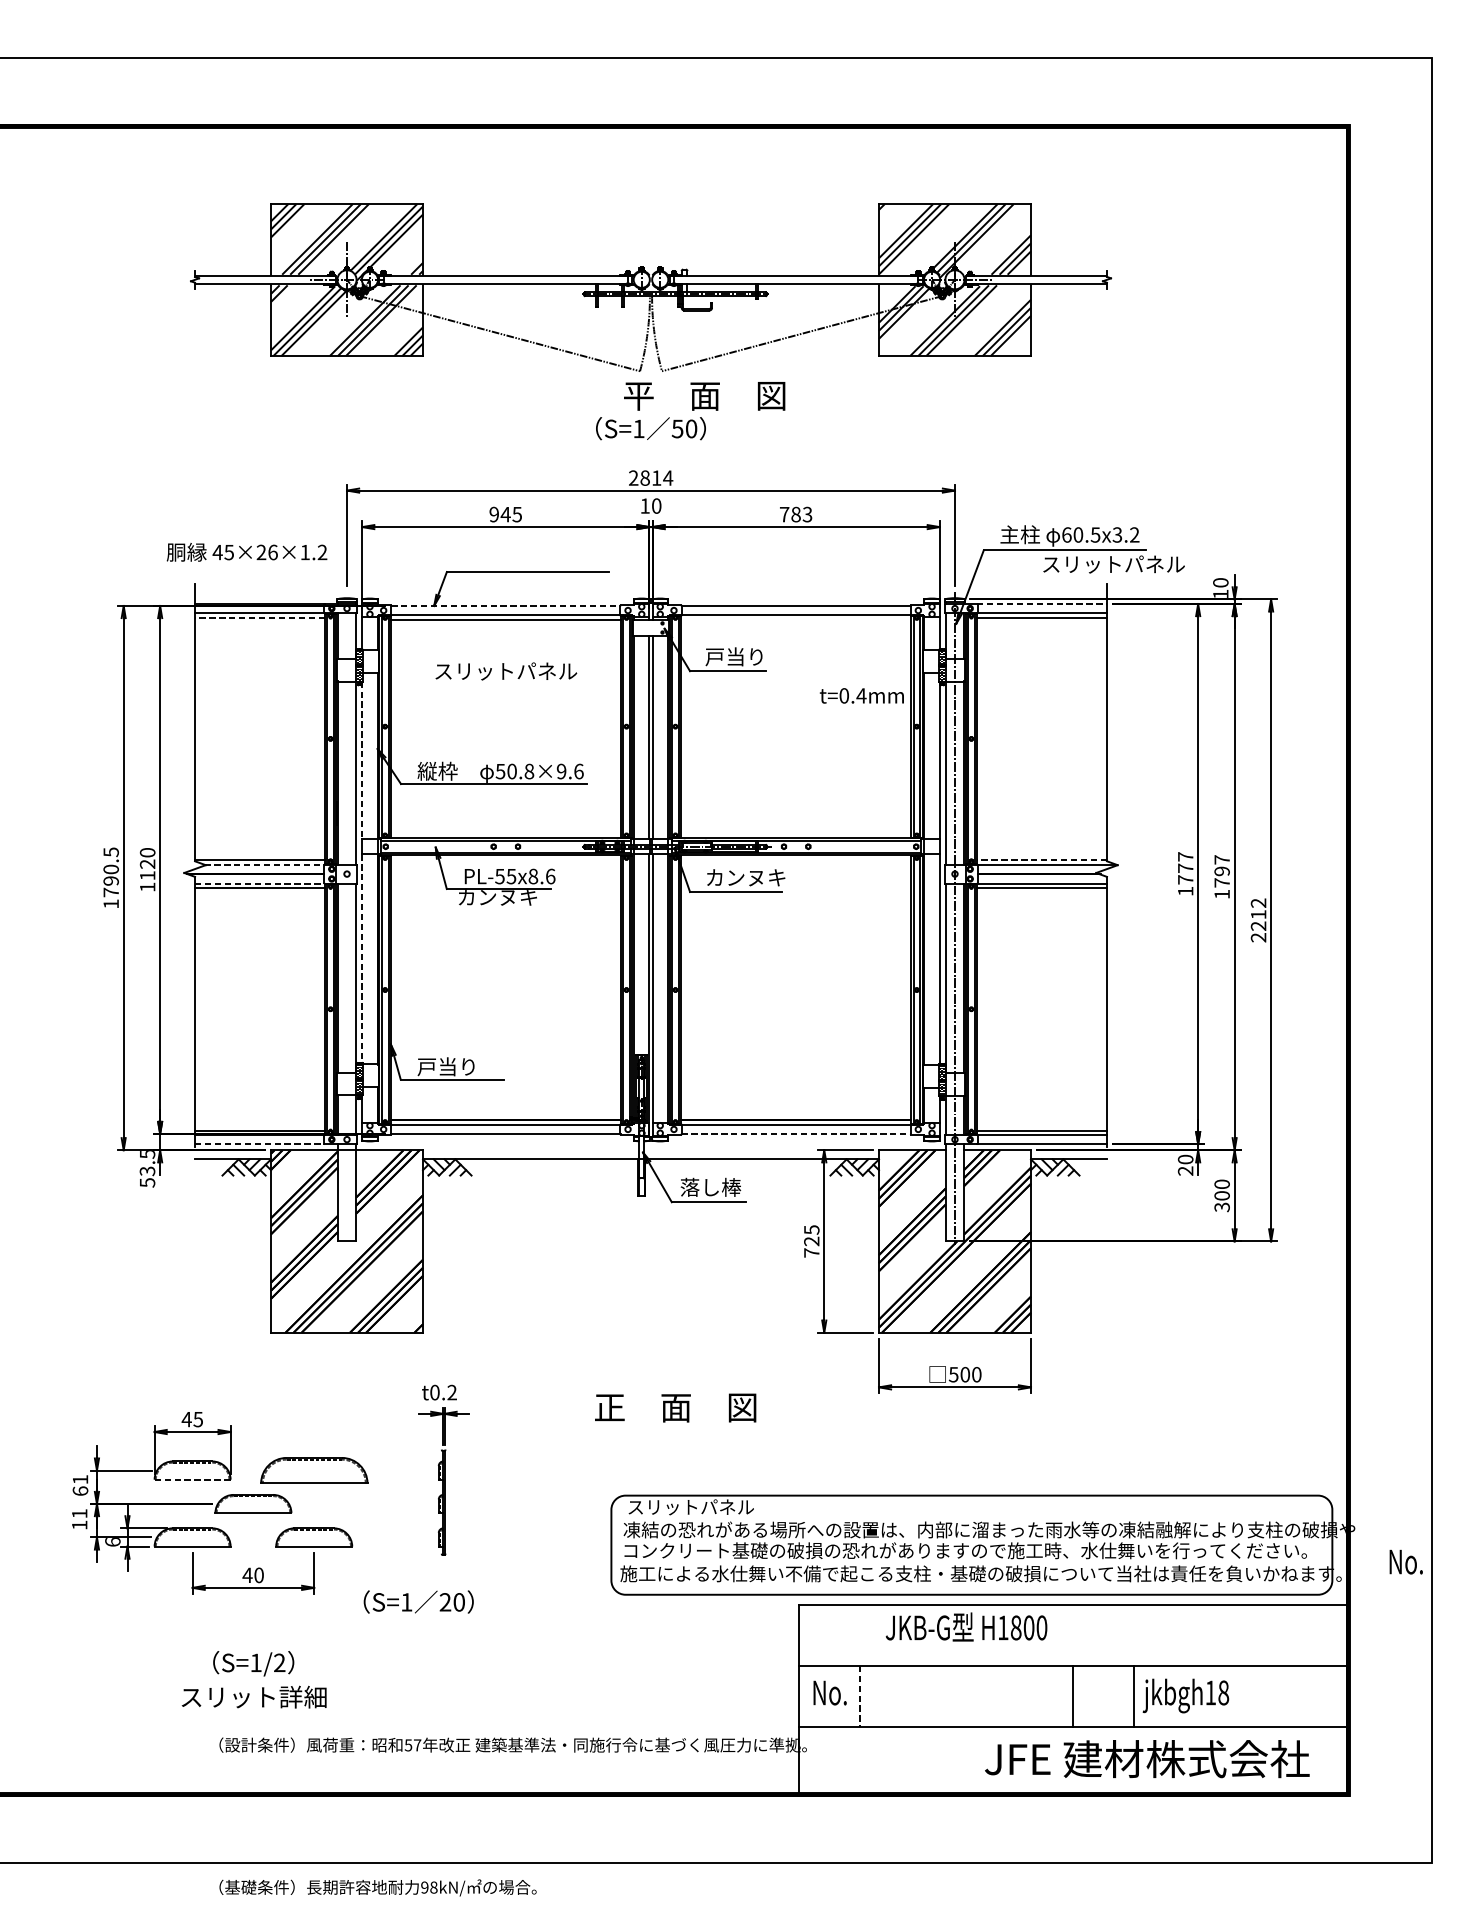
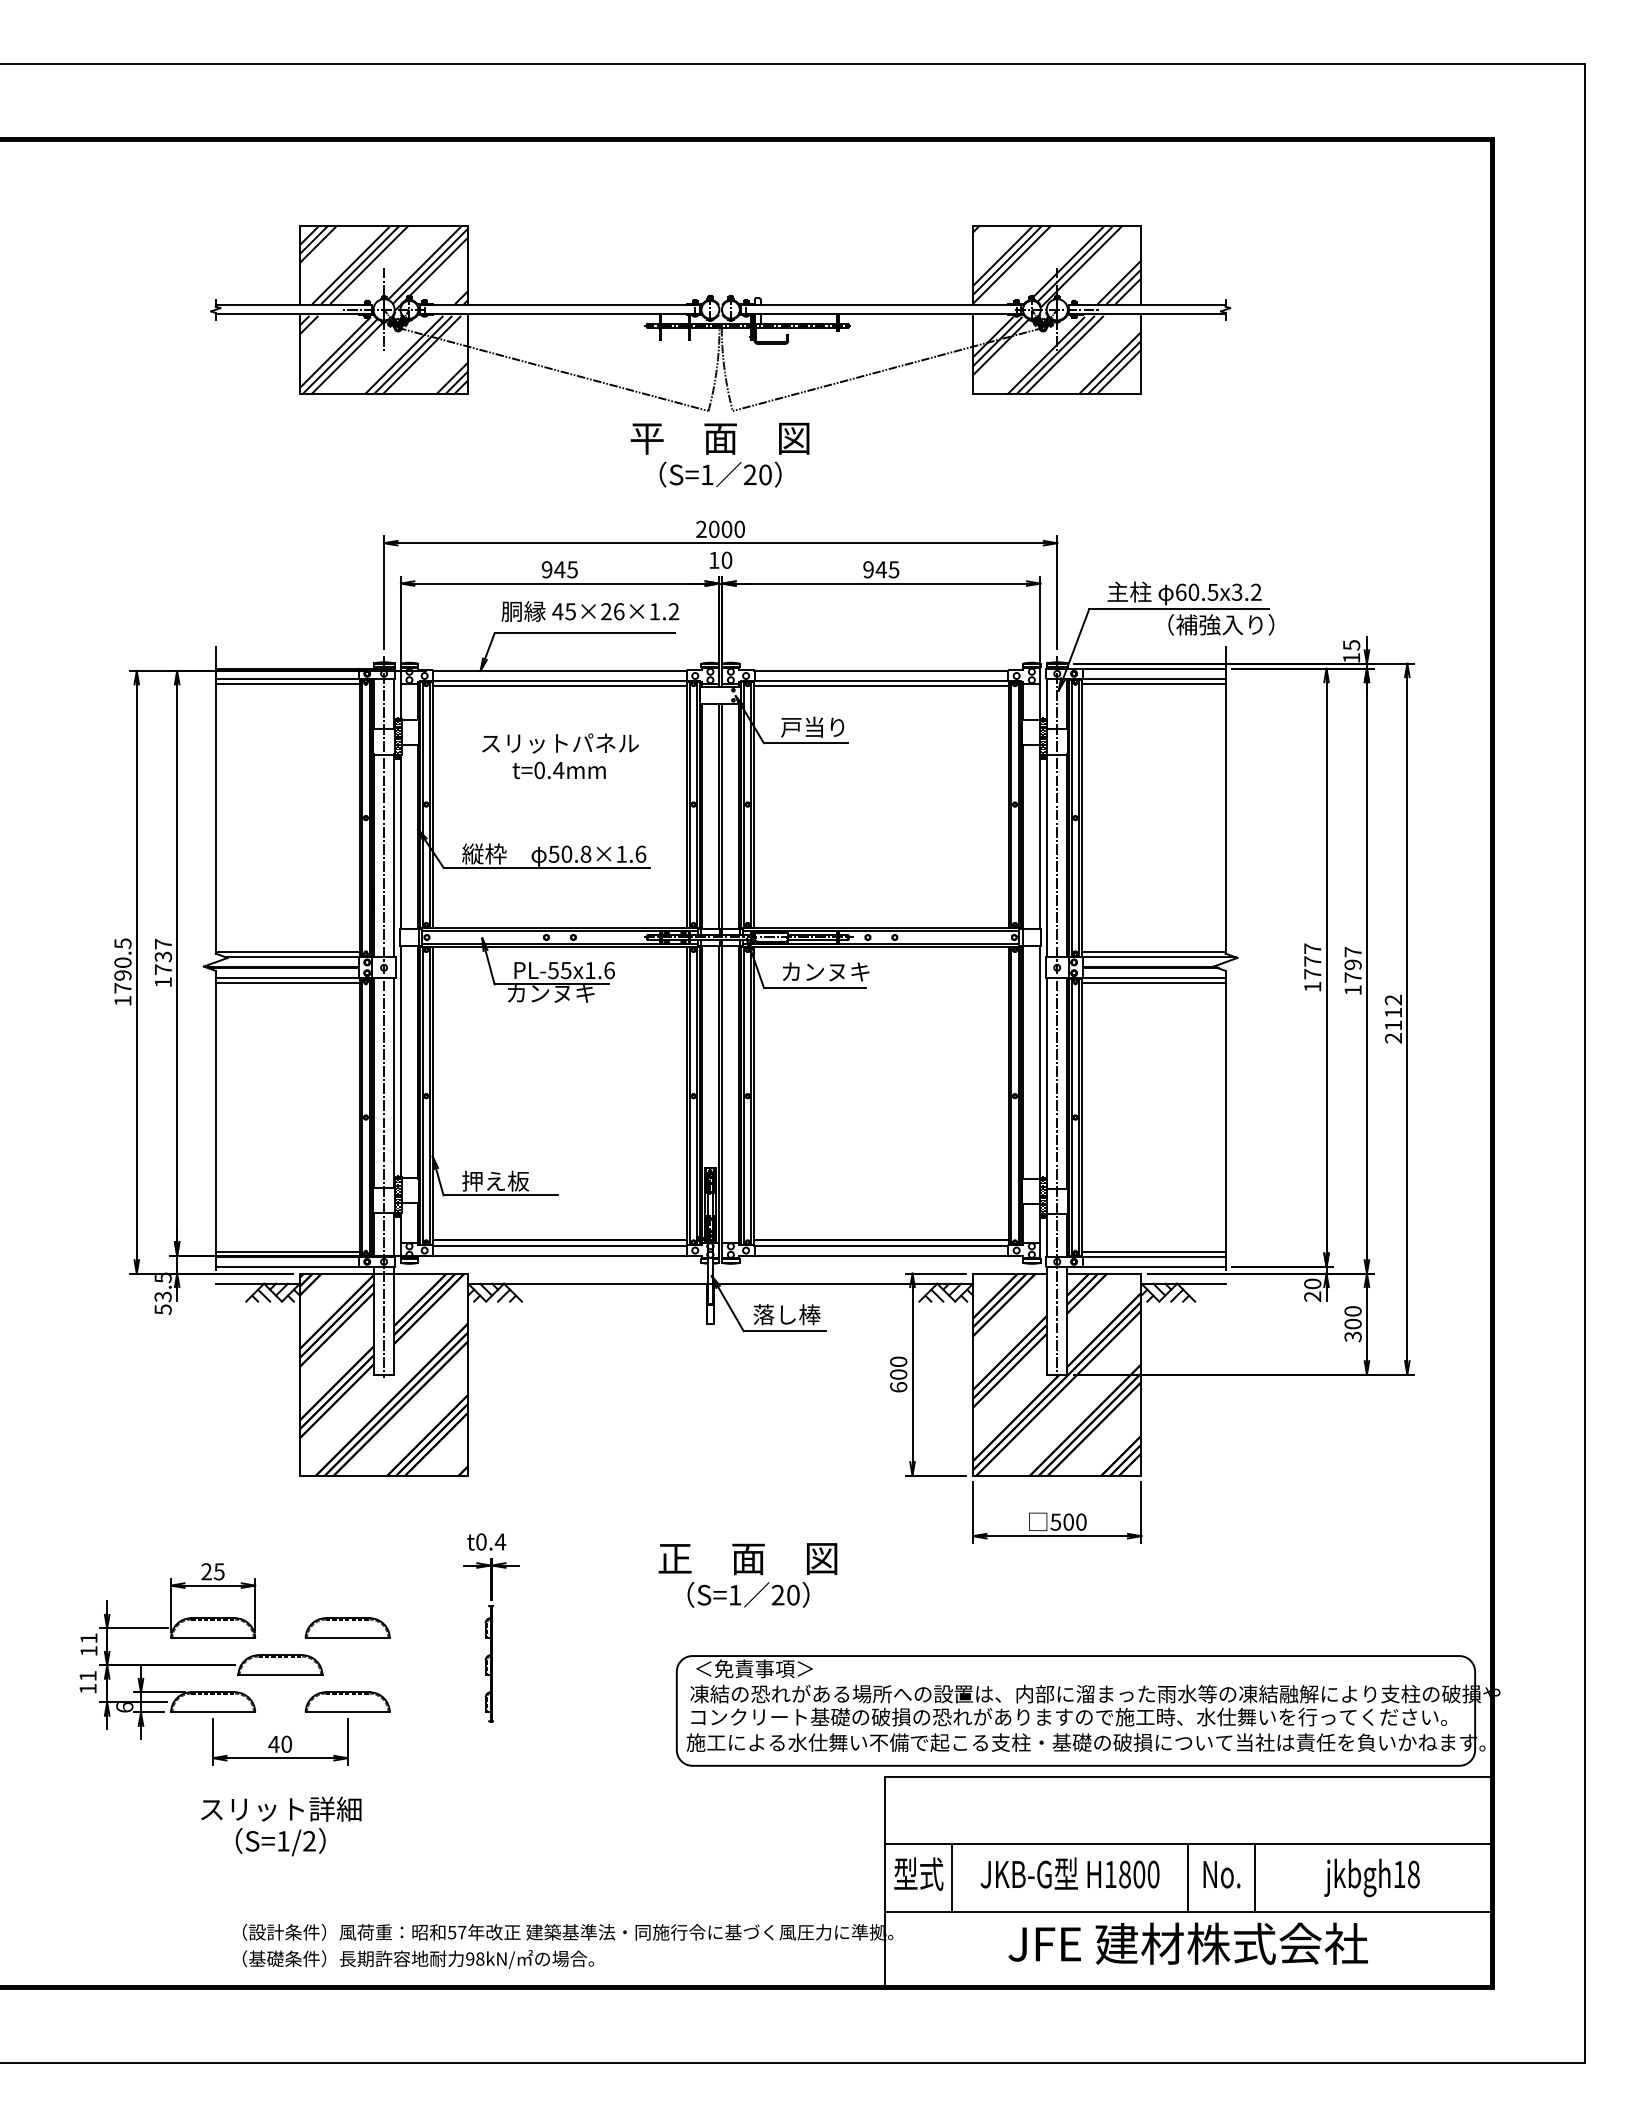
text: (704, 396) -> (719, 438), moved
text: (677, 428) -> (749, 474), 50 -> 20
text: (657, 477) -> (727, 528), 2814 -> 2000
text: (796, 514) -> (881, 569), 783 -> 945
text: (247, 552) -> (590, 611), moved
text: (1114, 564) -> (1233, 624), スリットパネル -> （補強入り）
text: (1220, 583) -> (1351, 645), 10 -> 15
line: (1041, 603) -> (1153, 668), dashed -> solid
line: (505, 605) -> (559, 670), dashed -> solid
line: (259, 617) -> (287, 683), dashed -> solid
line: (796, 620) -> (881, 686), added
text: (861, 695) -> (558, 770), moved
line: (361, 760) -> (400, 842), dashed -> solid
text: (561, 770) -> (621, 853), 50.8×9.6 -> 50.8×1.6
line: (1041, 860) -> (1153, 952), dashed -> solid
text: (146, 863) -> (162, 956), 1120 -> 1737
line: (264, 864) -> (292, 957), dashed -> solid
text: (533, 876) -> (590, 970), PL-55x8.6 -> PL-55x1.6
line: (259, 883) -> (287, 978), dashed -> solid
line: (347, 918) -> (384, 1016), added
text: (1257, 926) -> (1392, 1025), 2212 -> 2112
line: (361, 958) -> (400, 1061), dashed -> solid
text: (447, 1066) -> (495, 1180), 戸当り -> 押え板
line: (796, 1133) -> (881, 1255), dashed -> solid
line: (259, 1143) -> (287, 1266), dashed -> solid
text: (811, 1241) -> (898, 1374), 725 -> 600
text: (452, 1392) -> (500, 1541), t0.2 -> t0.4
text: (186, 1419) -> (206, 1571), 45 -> 25
part: (313, 1469) -> (347, 1627), size x0.71
line: (192, 1479) -> (213, 1638), dashed -> solid
text: (80, 1490) -> (88, 1650), 61 -> 11
text: (691, 1506) -> (765, 1668), スリットパネル -> ＜免責事項＞
text: (1405, 1561) -> (1221, 1874), moved
text: (418, 1601) -> (748, 1594), moved
text: (966, 1626) -> (1069, 1873), moved
text: (829, 1692) -> (918, 1873), No. -> 型式
text: (1185, 1695) -> (1371, 1877), moved
text: (254, 1696) -> (281, 1808), moved
line: (860, 1696) -> (952, 1878), dashed -> solid
text: (1146, 1758) -> (1187, 1943), moved
text: (377, 1887) -> (417, 1959), moved

